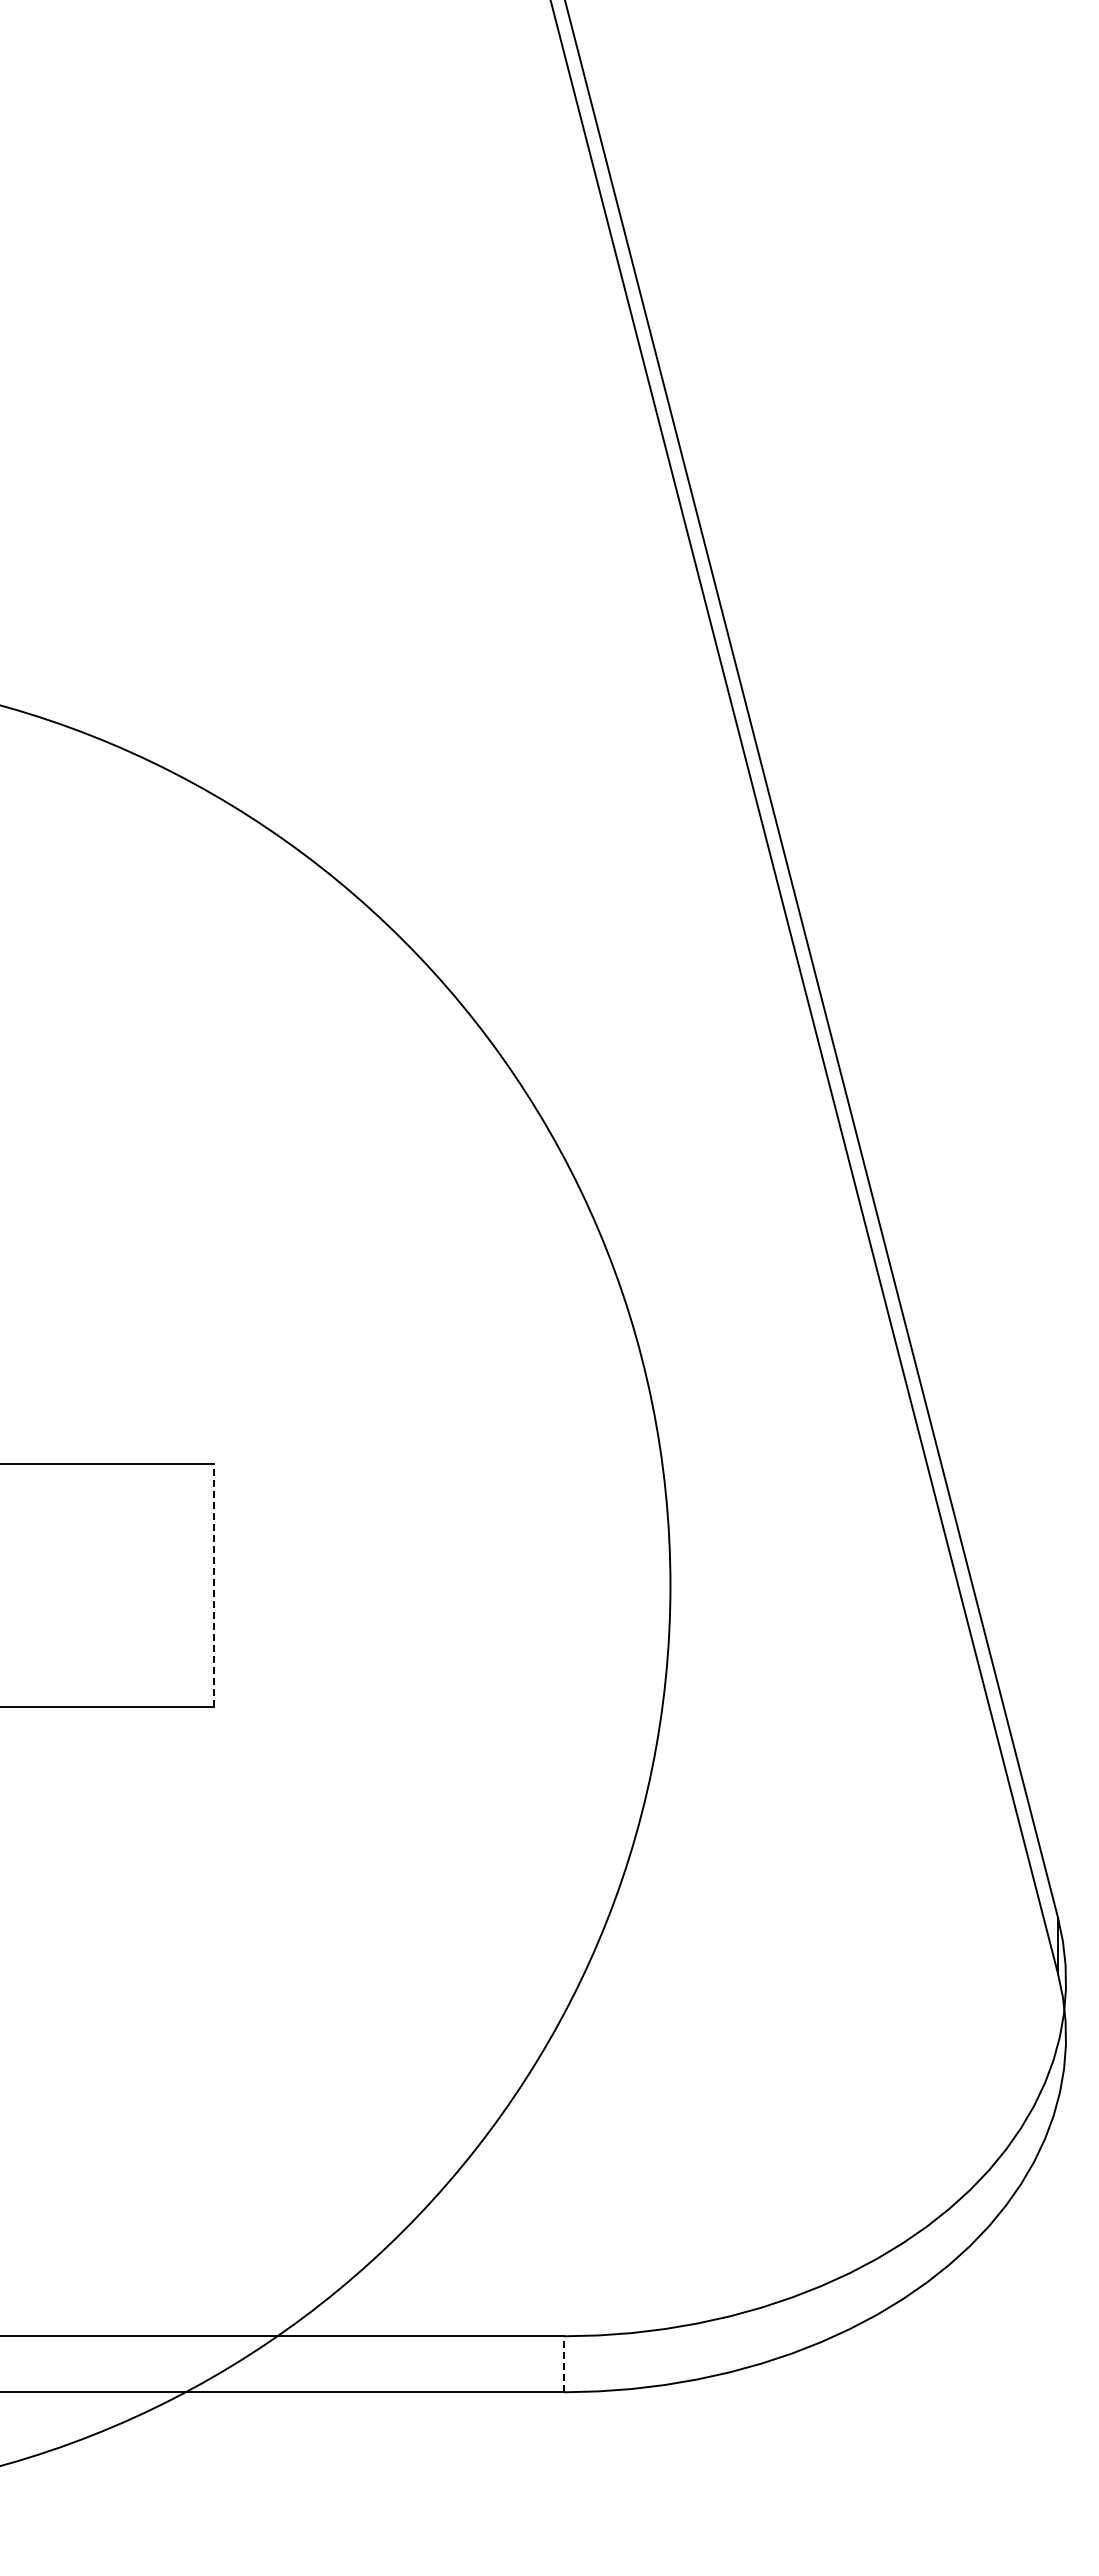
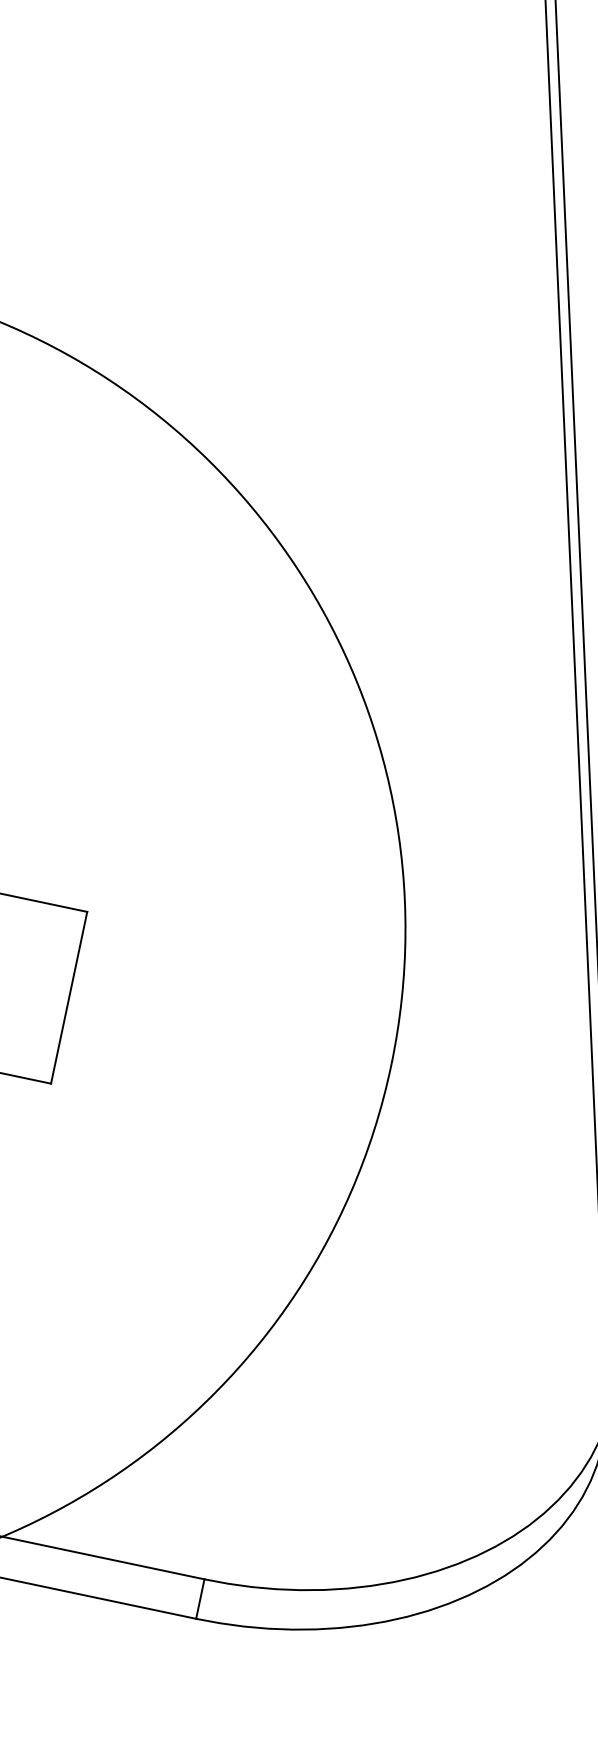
line: (213, 1585) -> (68, 997), dashed -> solid
line: (563, 2364) -> (199, 1599), dashed -> solid

